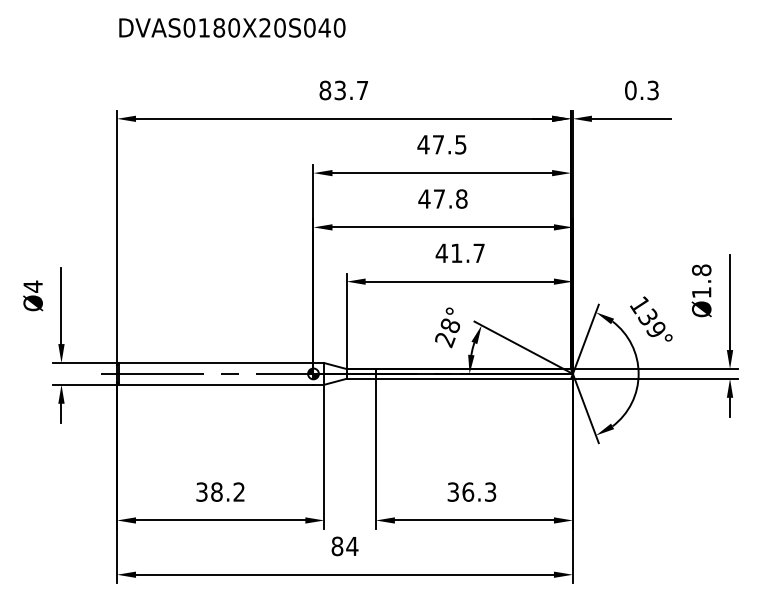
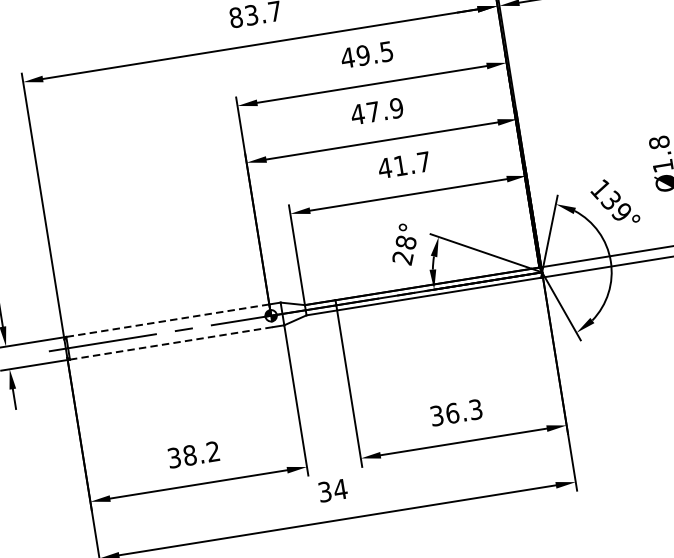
text: (438, 144) -> (363, 55), 47.5 -> 49.5
text: (461, 198) -> (396, 107), 47.8 -> 47.9
line: (215, 363) -> (167, 321), solid -> dashed
line: (216, 384) -> (171, 343), solid -> dashed
text: (337, 546) -> (325, 492), 84 -> 34

